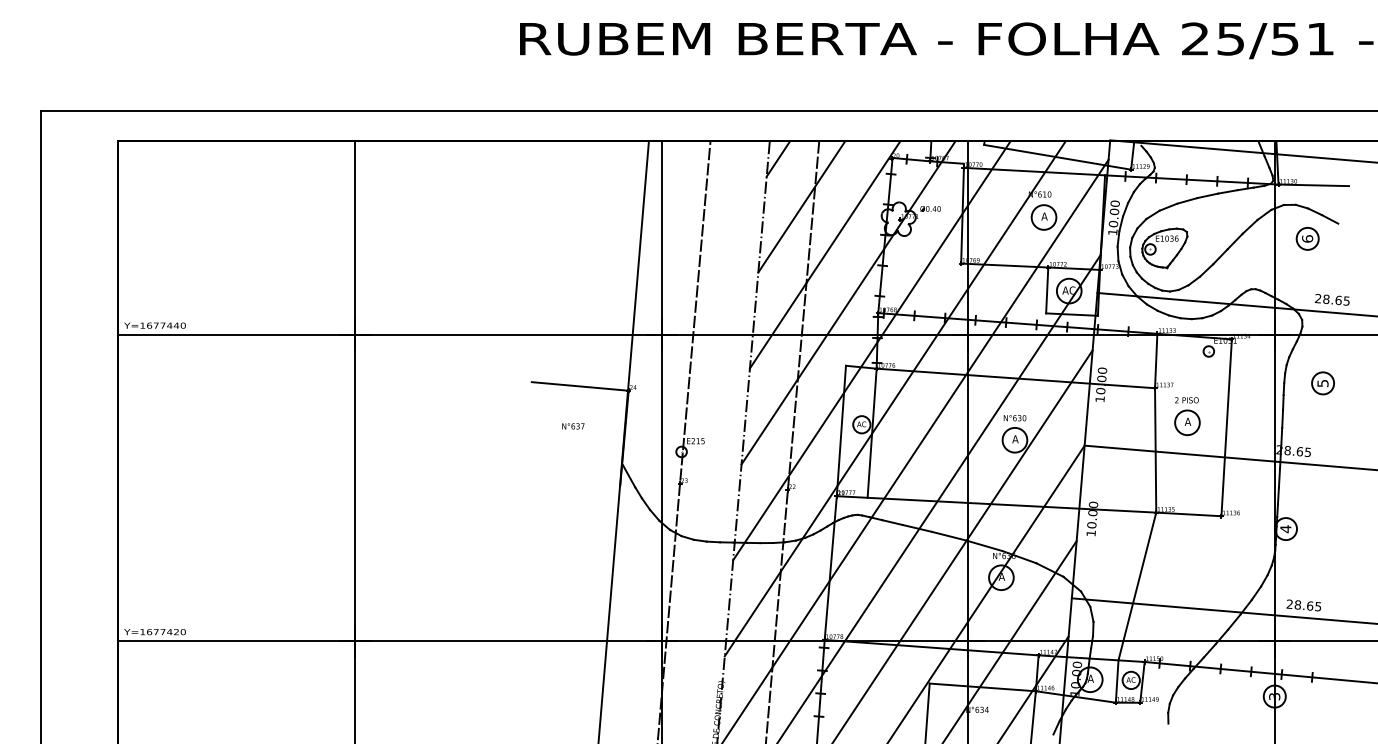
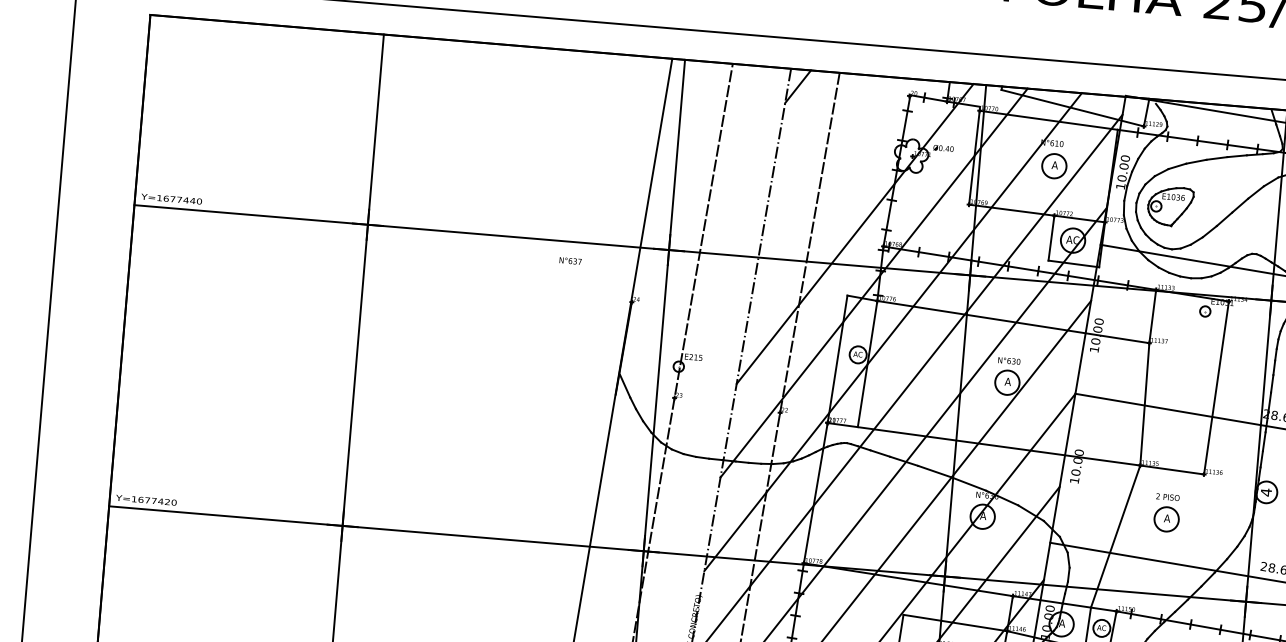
line: (801, 206) -> (816, 135), removed
line: (824, 254) -> (835, 184), removed
line: (579, 386) -> (583, 293), removed
part: (1187, 416) -> (1167, 513), moved
text: (573, 426) -> (570, 261), moved

